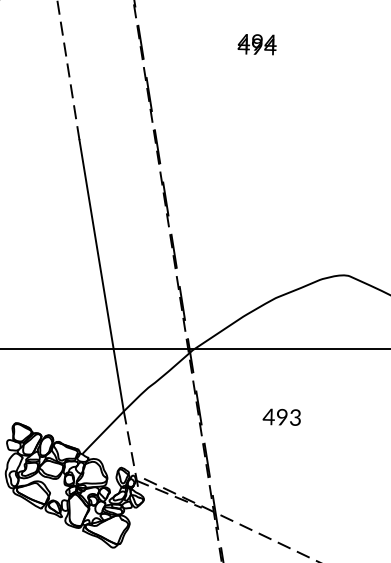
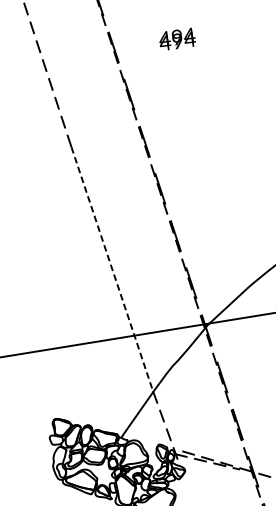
text: (256, 44) -> (176, 39), moved
line: (101, 275) -> (112, 269), solid -> dashed

